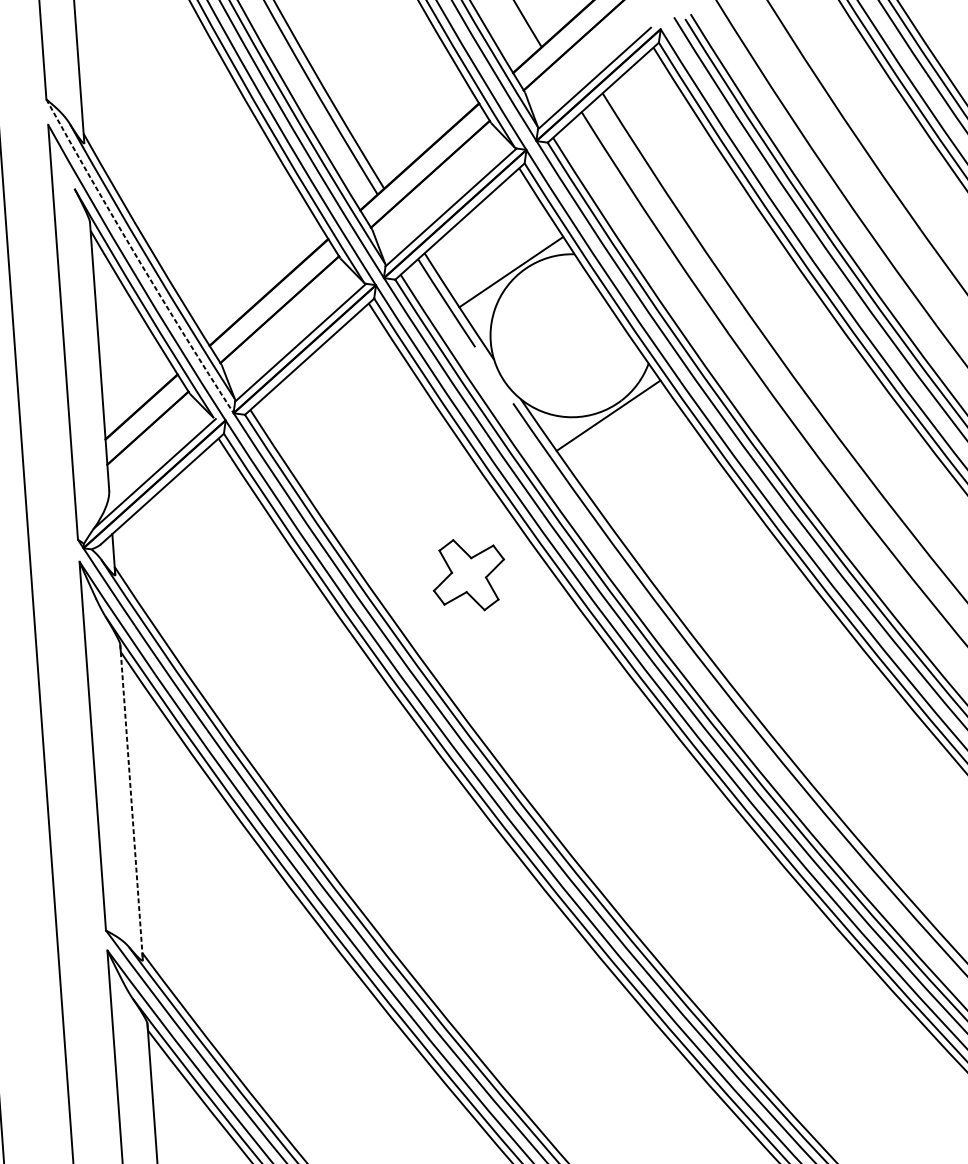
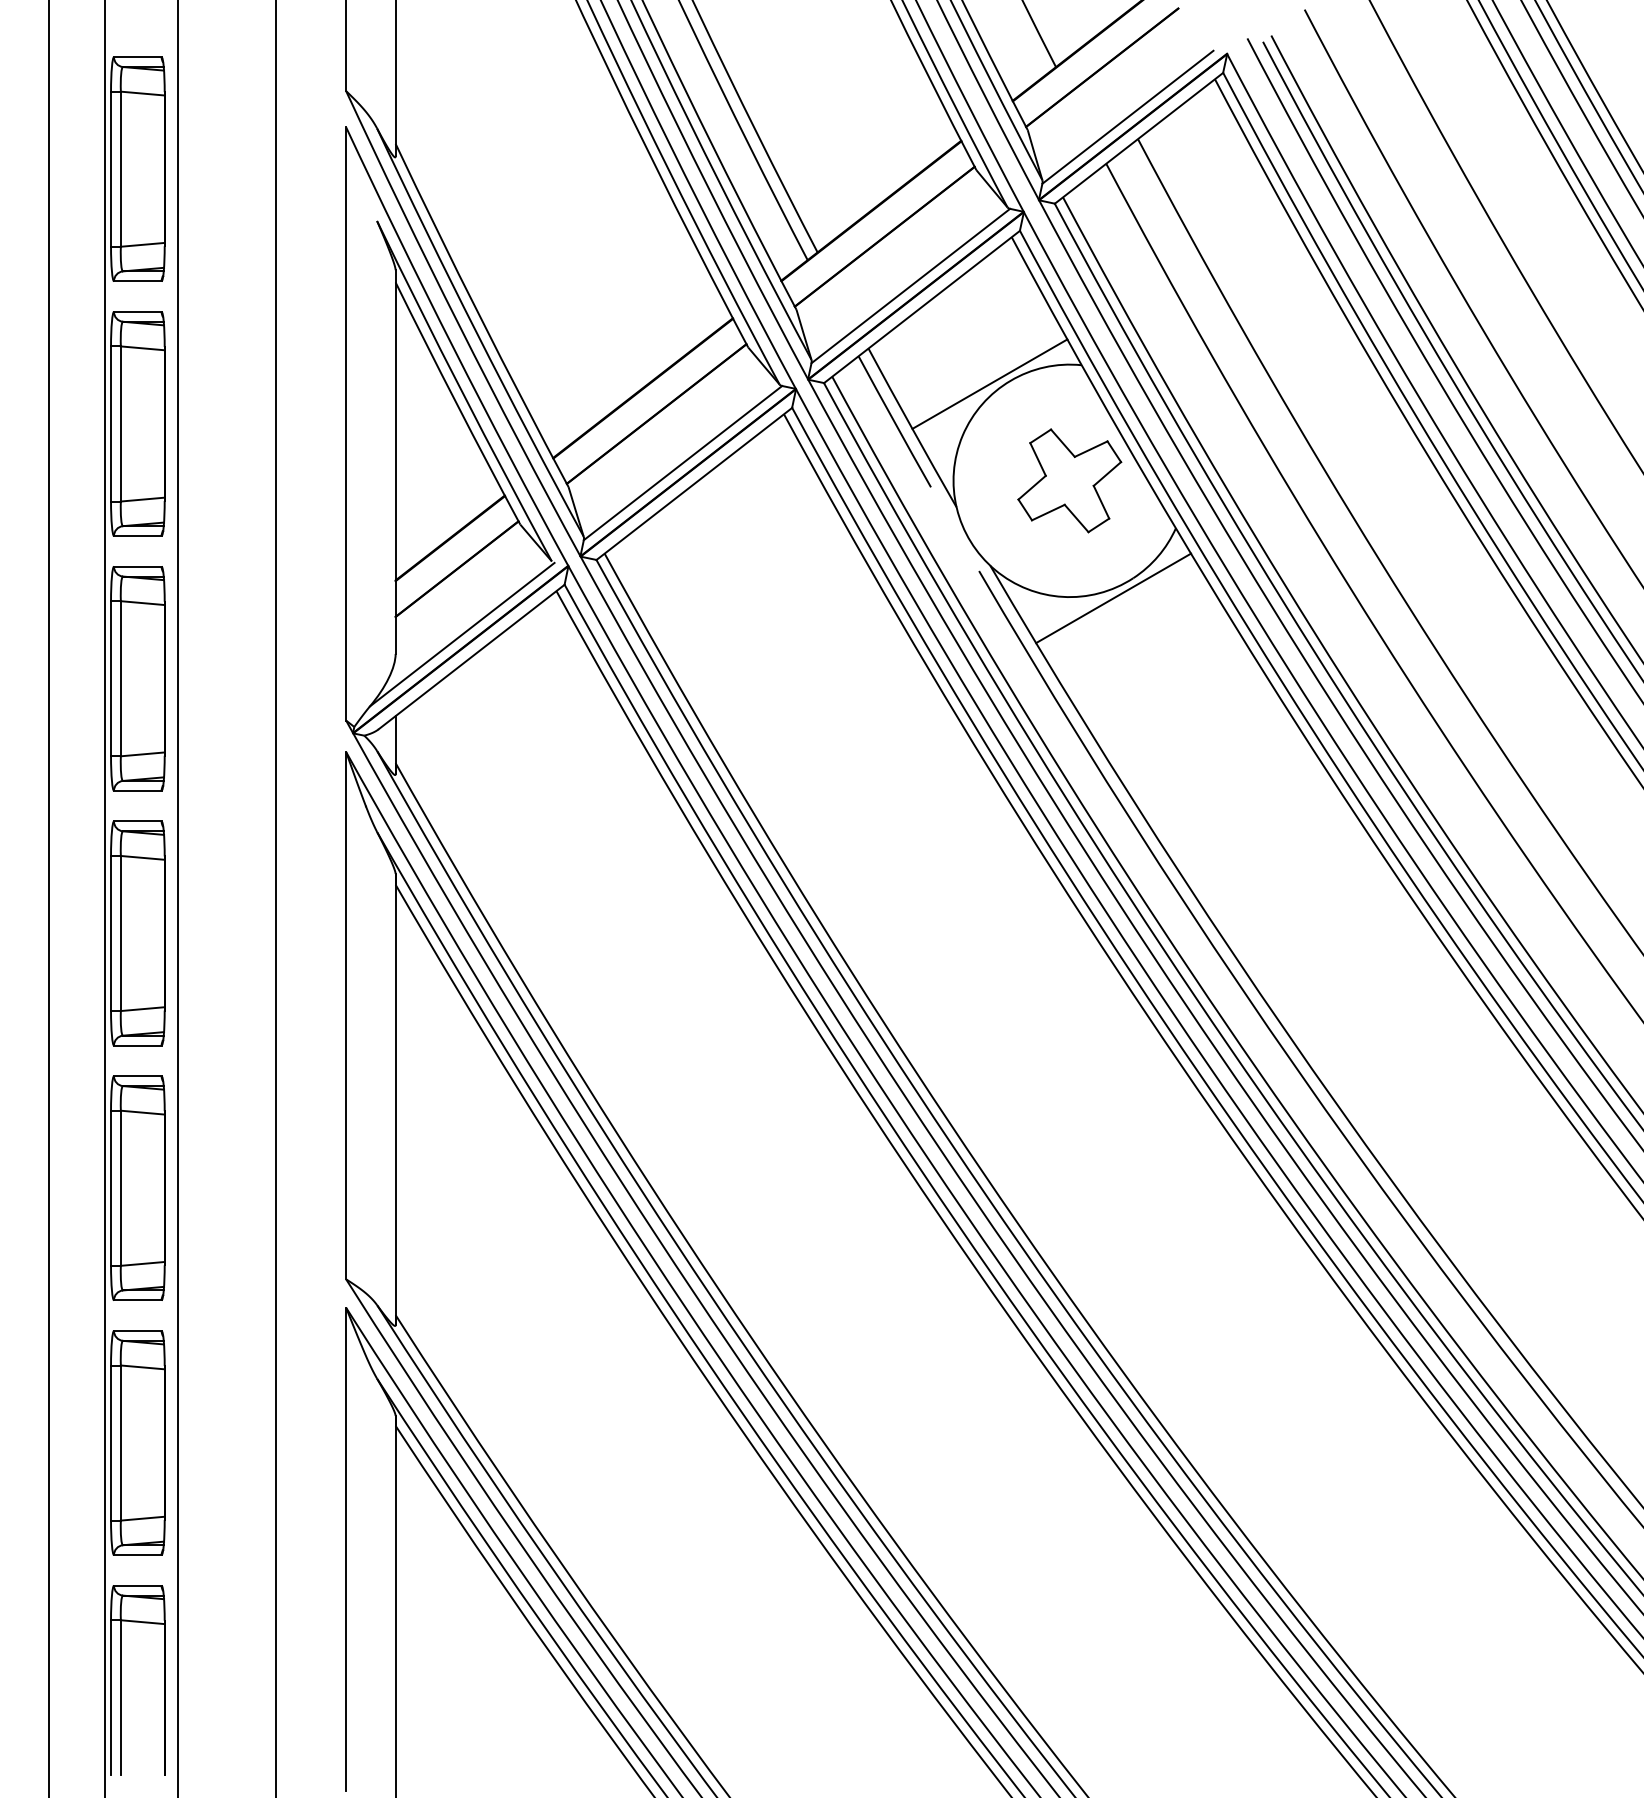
arc: (137, 257) -> (459, 325), dashed -> solid
part: (468, 574) -> (1069, 480), moved
line: (131, 802) -> (395, 1099), dashed -> solid

